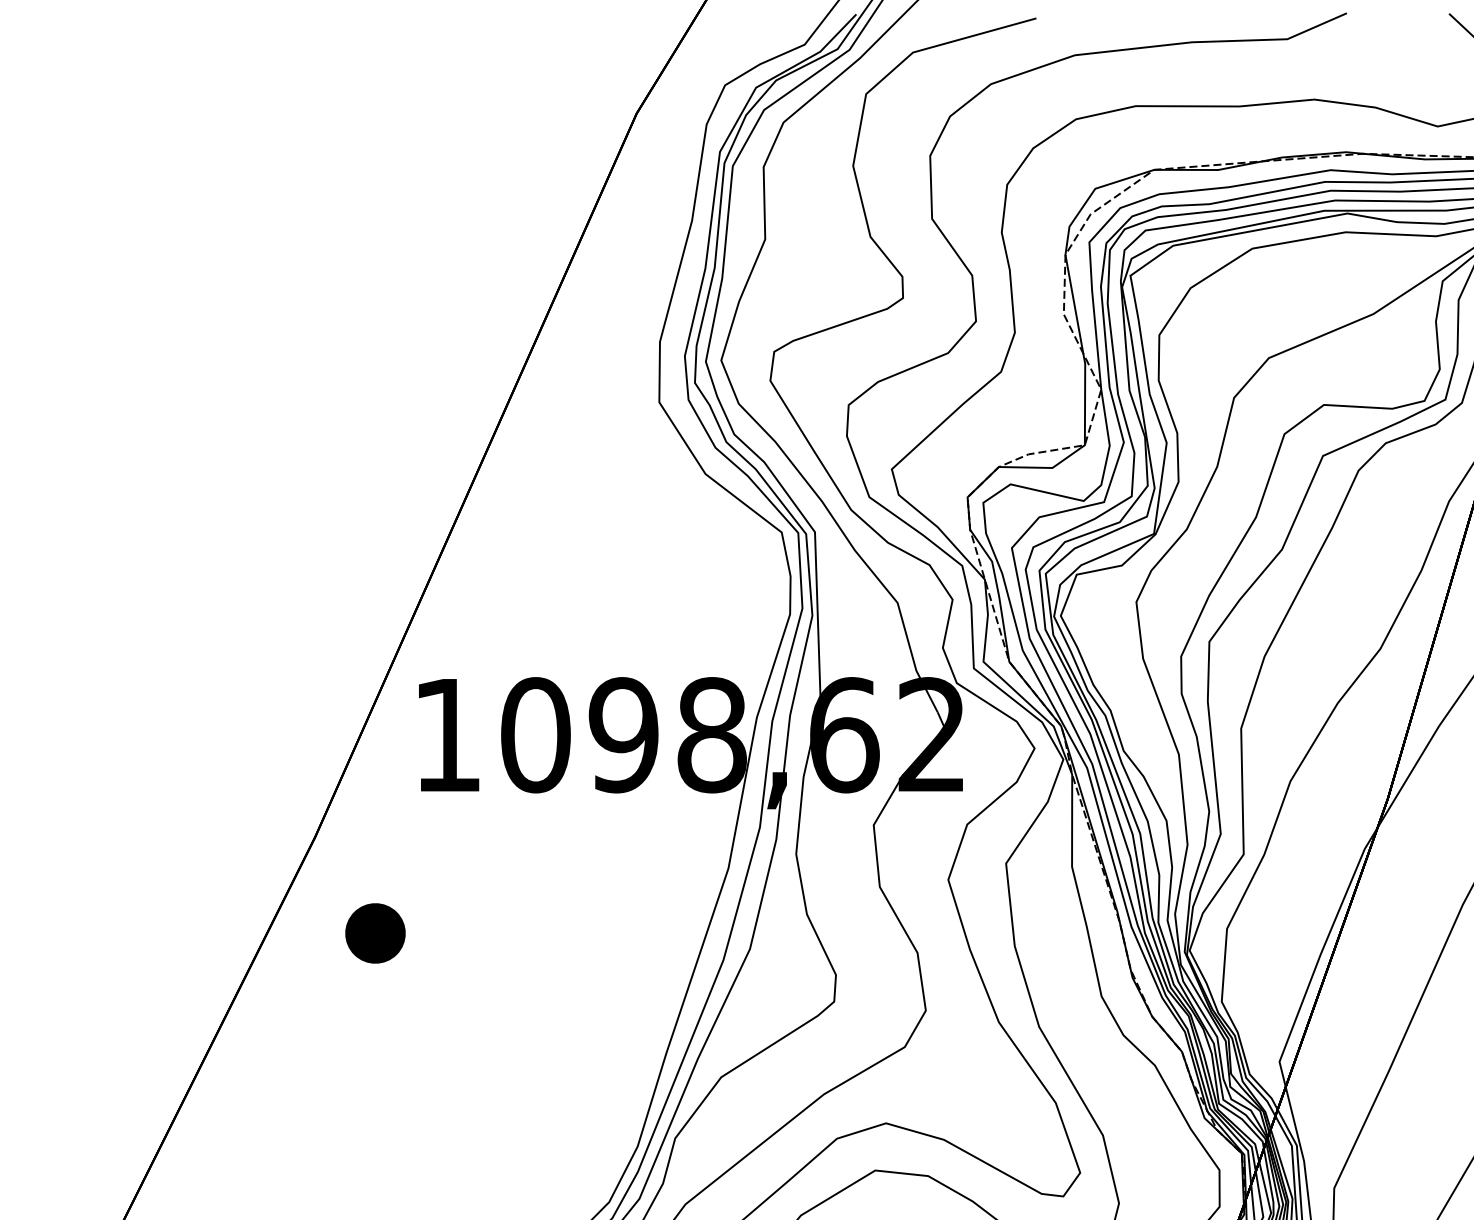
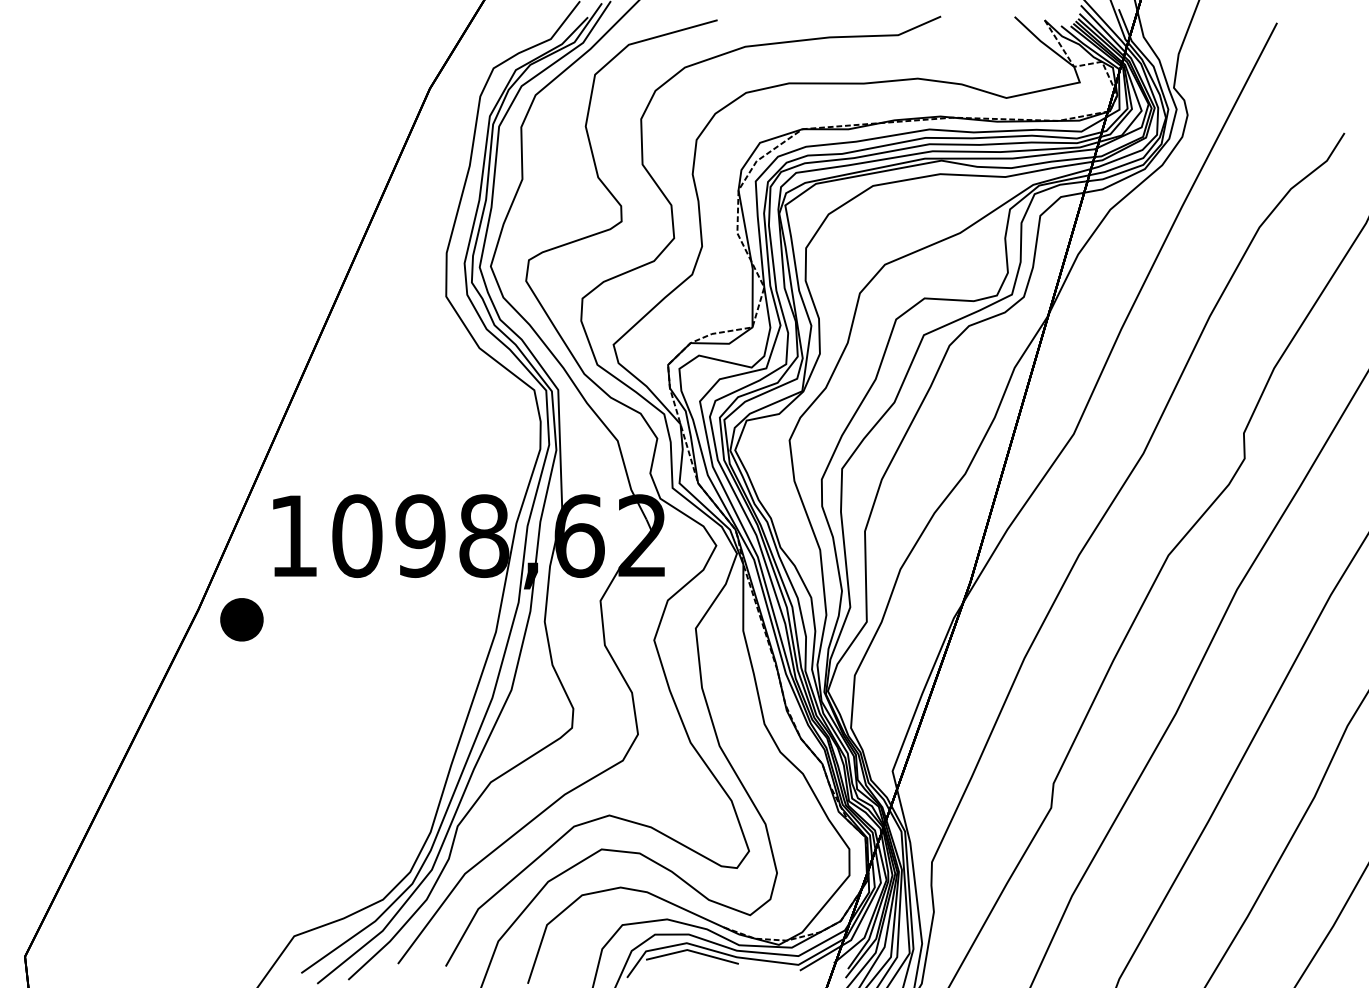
part: (374, 933) -> (241, 619), moved

